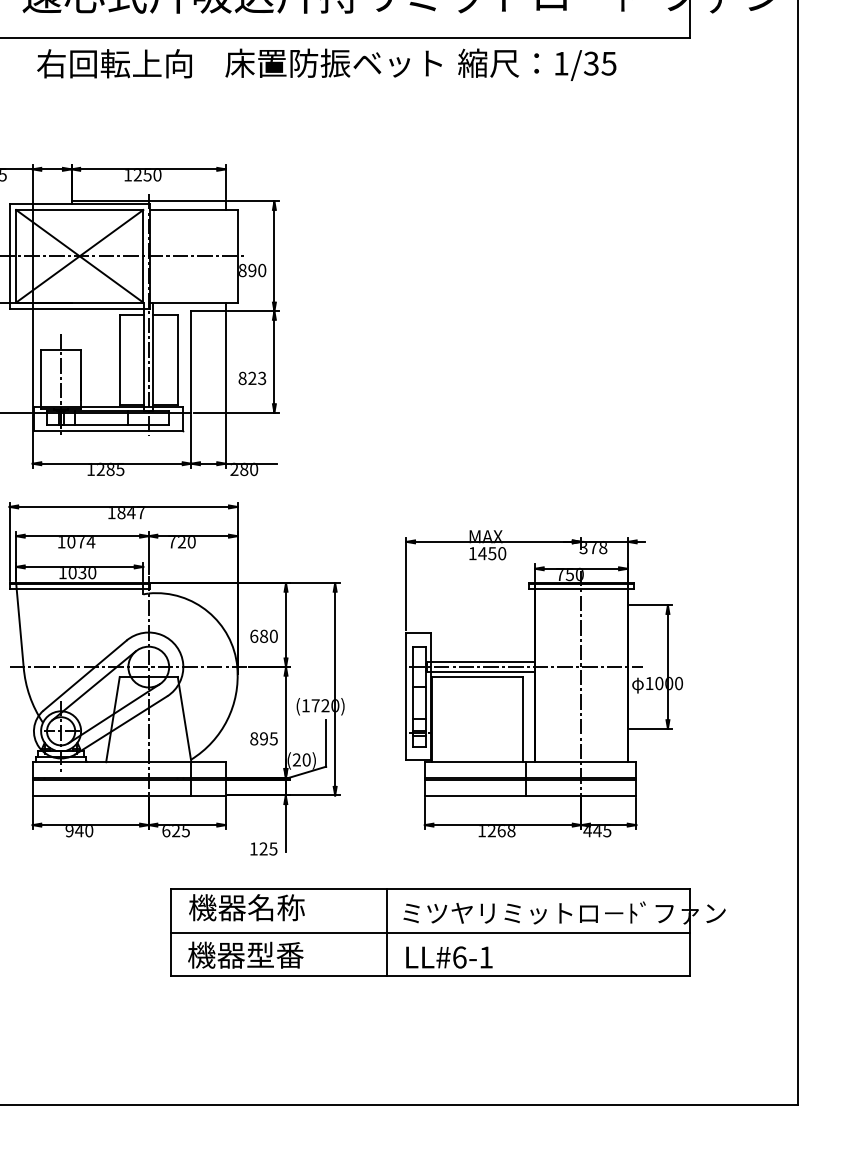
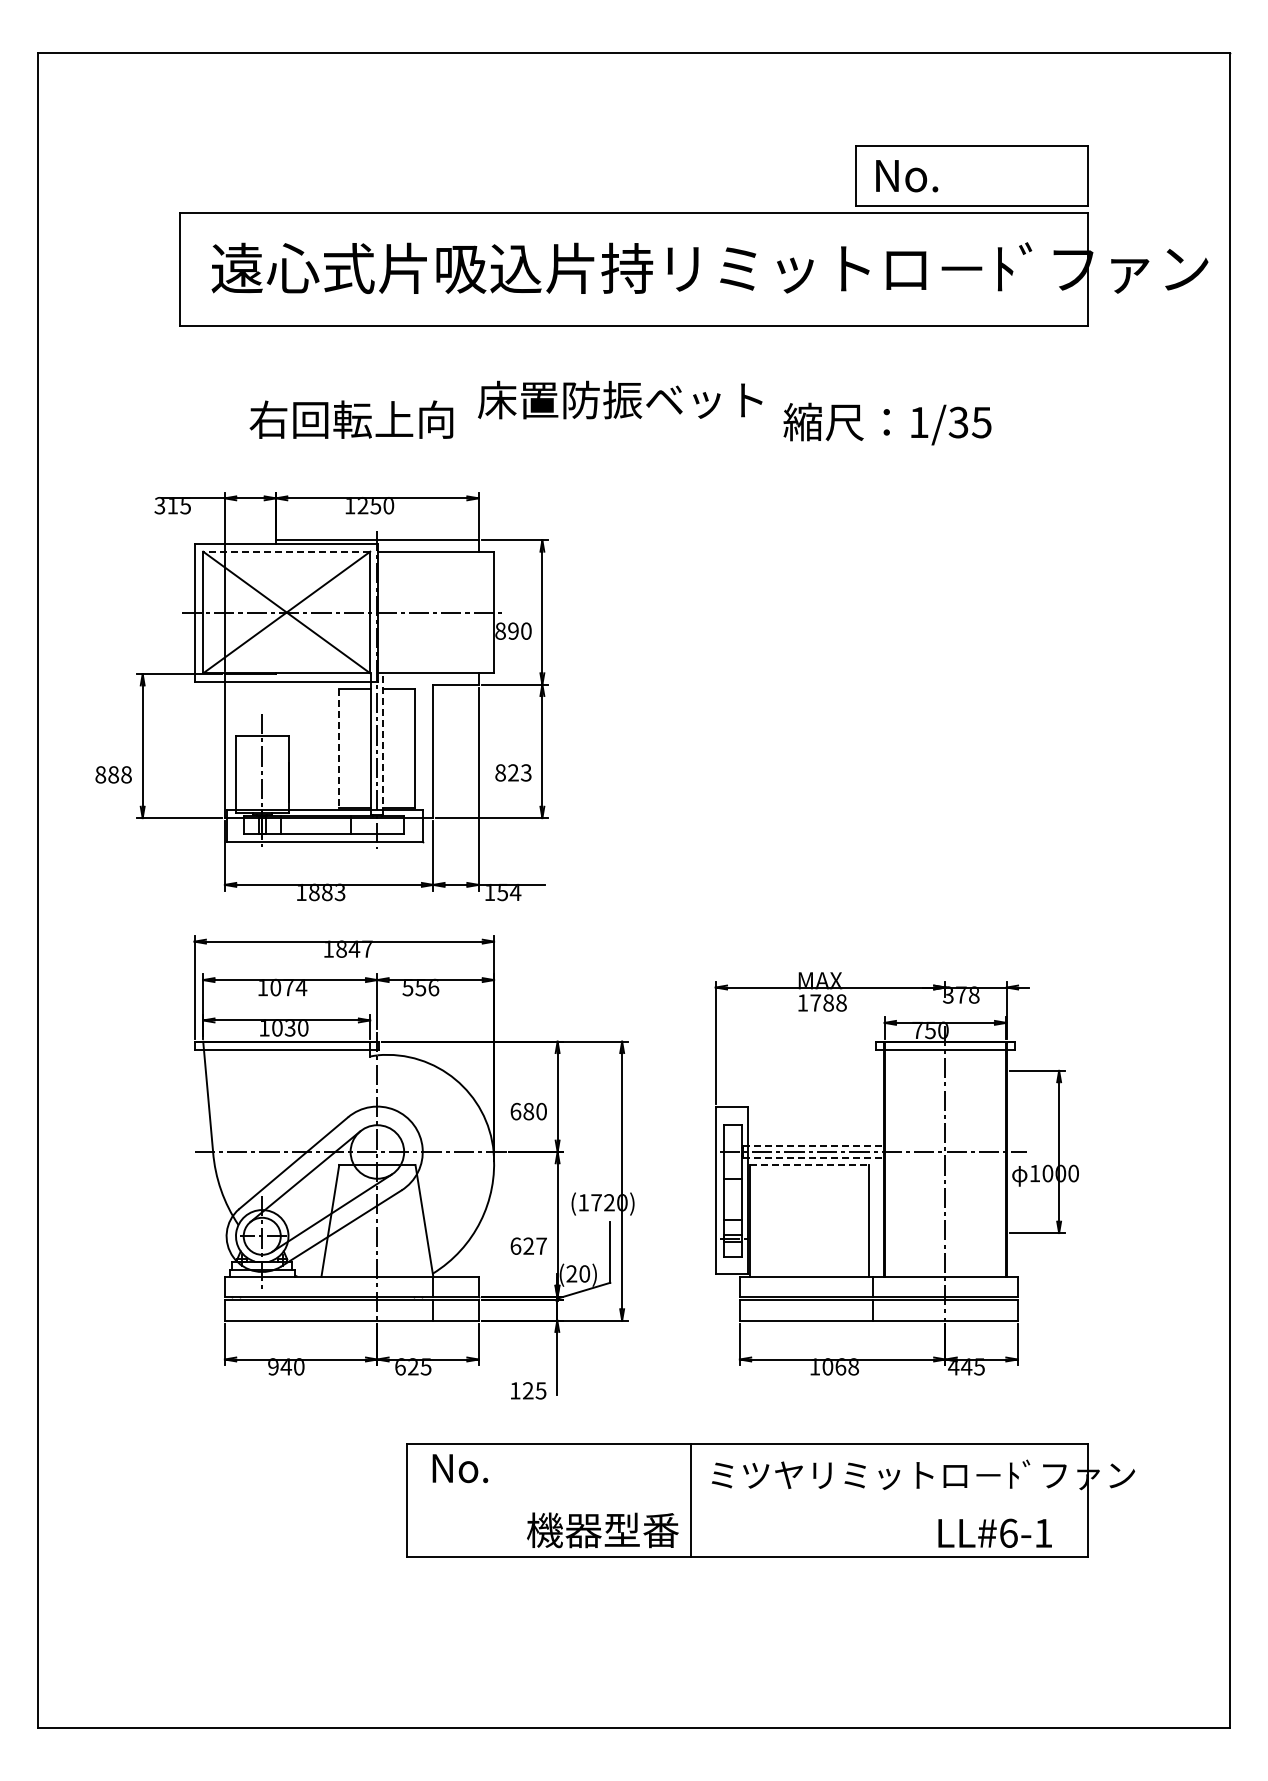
text: (333, 62) -> (620, 399), moved
text: (114, 63) -> (351, 419), moved
text: (537, 64) -> (887, 423), moved
line: (79, 209) -> (286, 551), solid -> dashed
line: (153, 356) -> (383, 744), solid -> dashed
line: (119, 359) -> (339, 748), solid -> dashed
text: (110, 469) -> (327, 892), 1285 -> 1883
text: (244, 469) -> (502, 892), 280 -> 154
text: (181, 541) -> (420, 987), 720 -> 556
text: (491, 553) -> (827, 1002), 1450 -> 1788
line: (480, 662) -> (813, 1145), solid -> dashed
line: (480, 672) -> (813, 1158), solid -> dashed
line: (477, 676) -> (809, 1164), solid -> dashed
text: (263, 738) -> (528, 1245), 895 -> 627
text: (491, 830) -> (827, 1366), 1268 -> 1068
text: (247, 907) -> (506, 1467), 機器名称 -> No.
line: (430, 932) -> (747, 1500), removed
text: (245, 955) -> (602, 1530), moved
text: (448, 956) -> (994, 1532), moved

